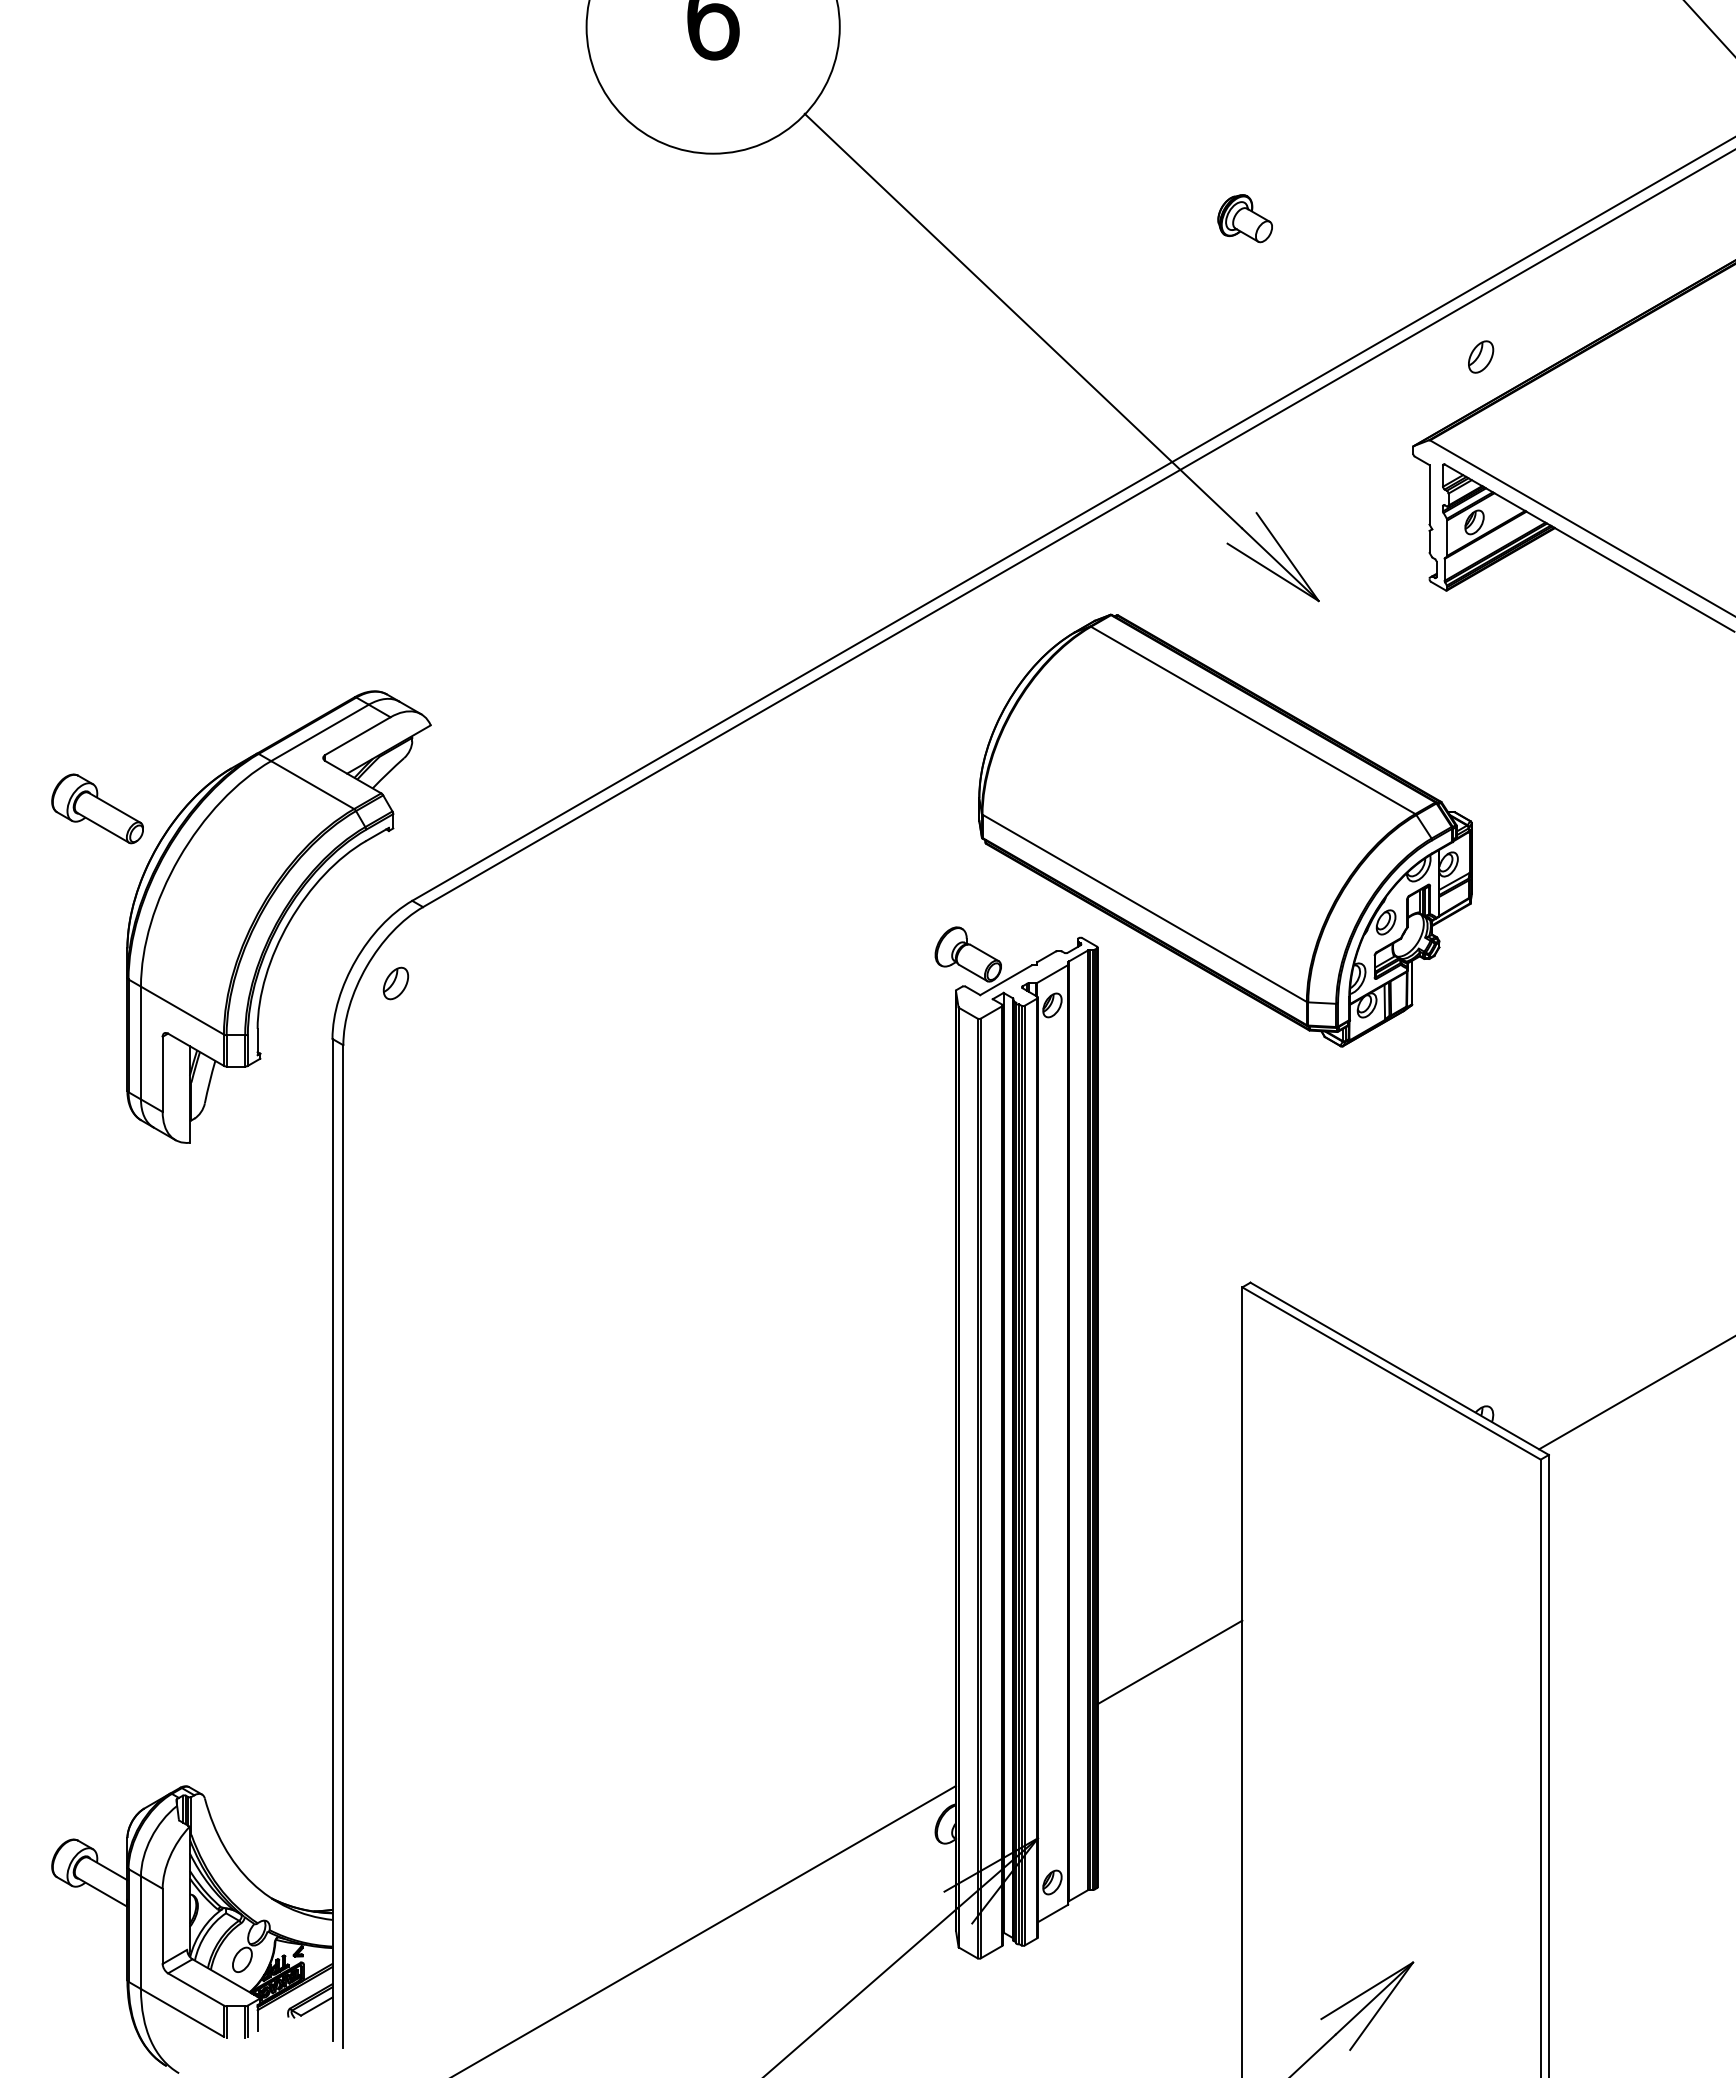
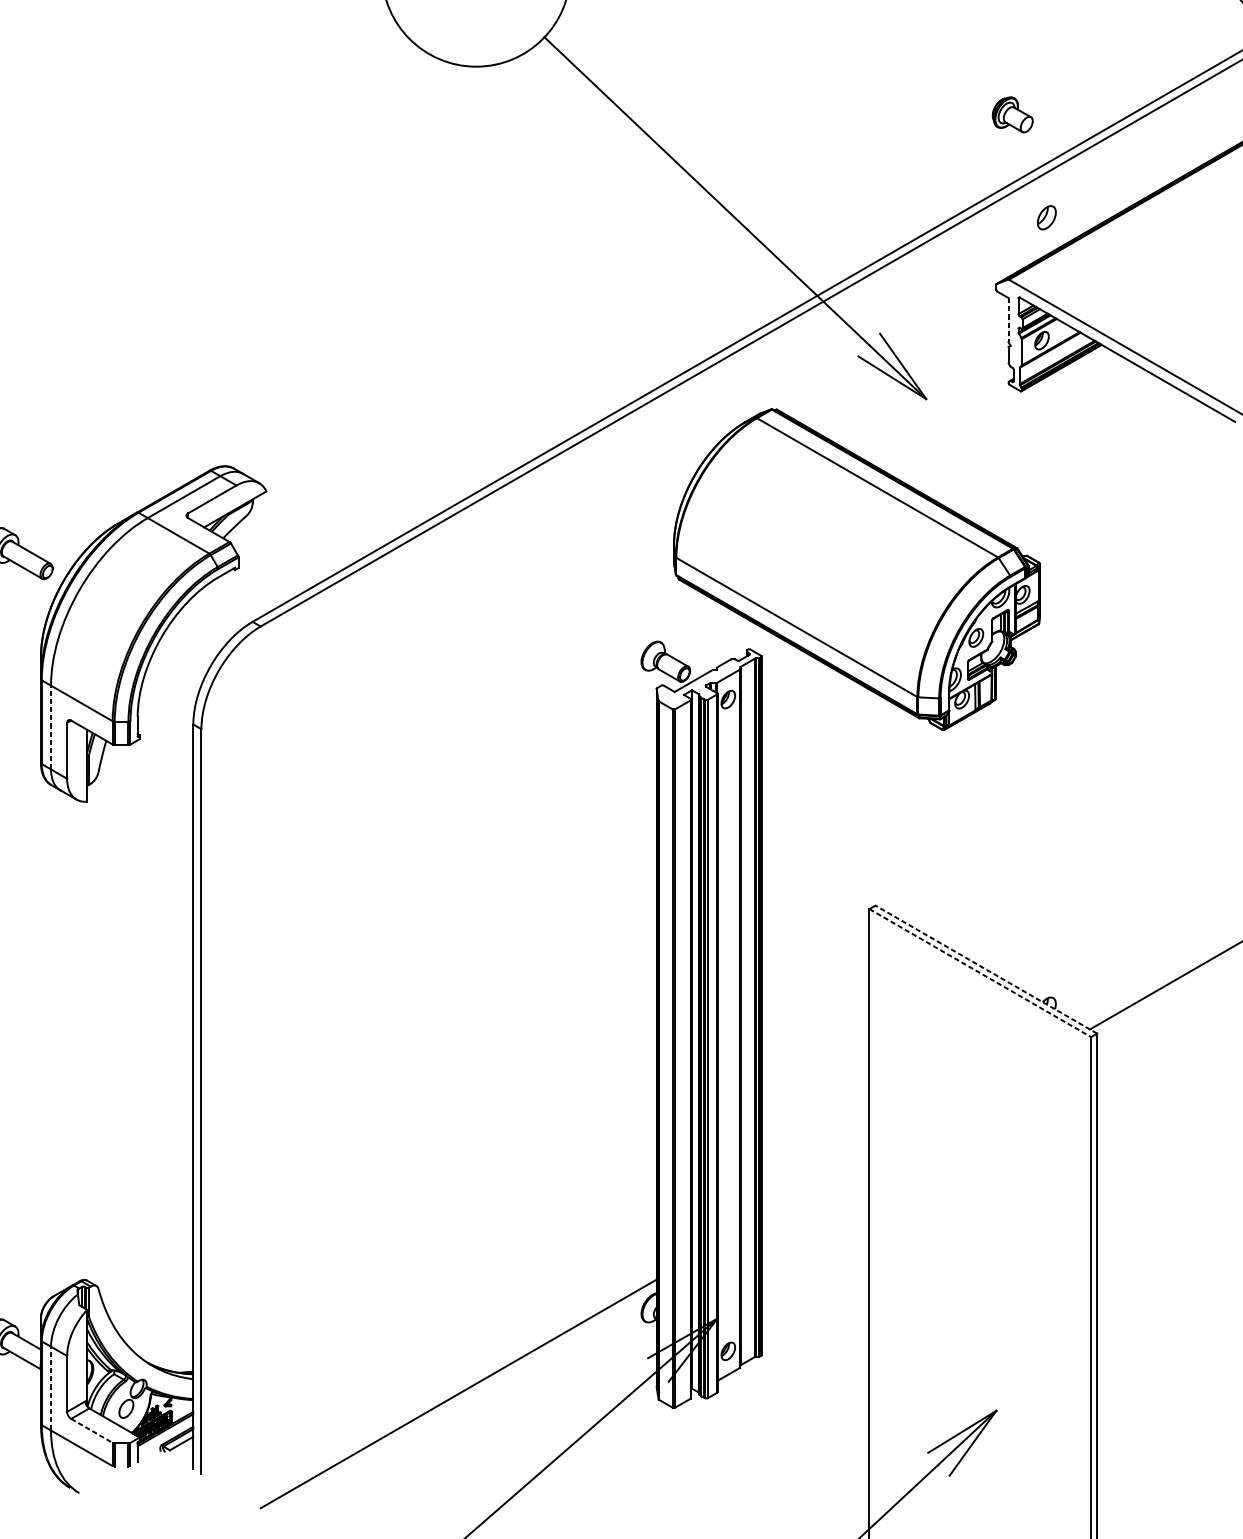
part: (1244, 218) -> (1012, 114), moved
line: (1429, 494) -> (1008, 319), solid -> dashed
part: (395, 983) -> (240, 683), removed
line: (140, 1042) -> (50, 727), solid -> dashed
line: (1399, 1368) -> (986, 969), solid -> dashed
line: (1391, 1373) -> (980, 973), solid -> dashed
line: (1169, 1662) -> (815, 1187), removed
line: (140, 1932) -> (50, 1388), solid -> dashed
line: (196, 1989) -> (92, 1430), solid -> dashed

